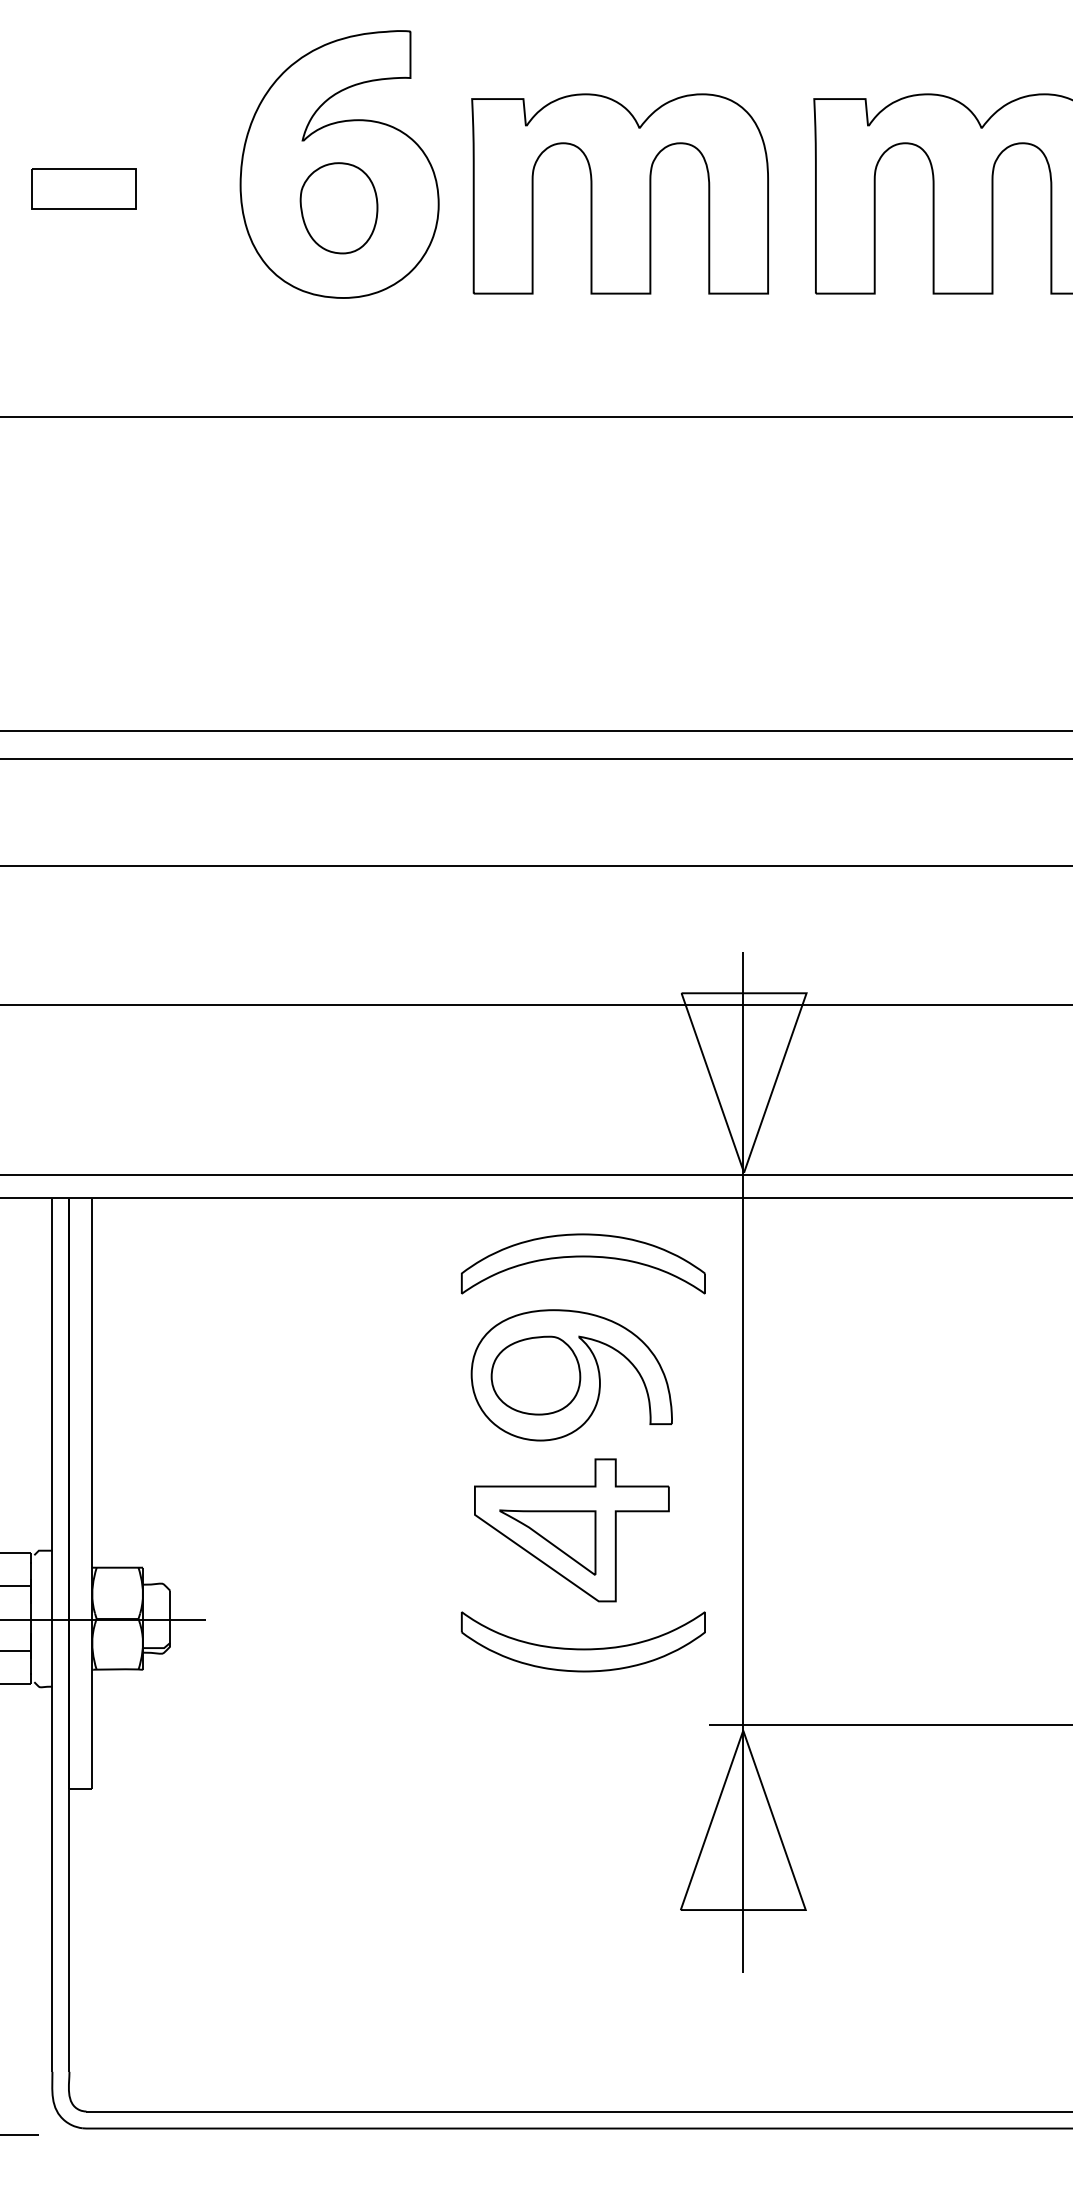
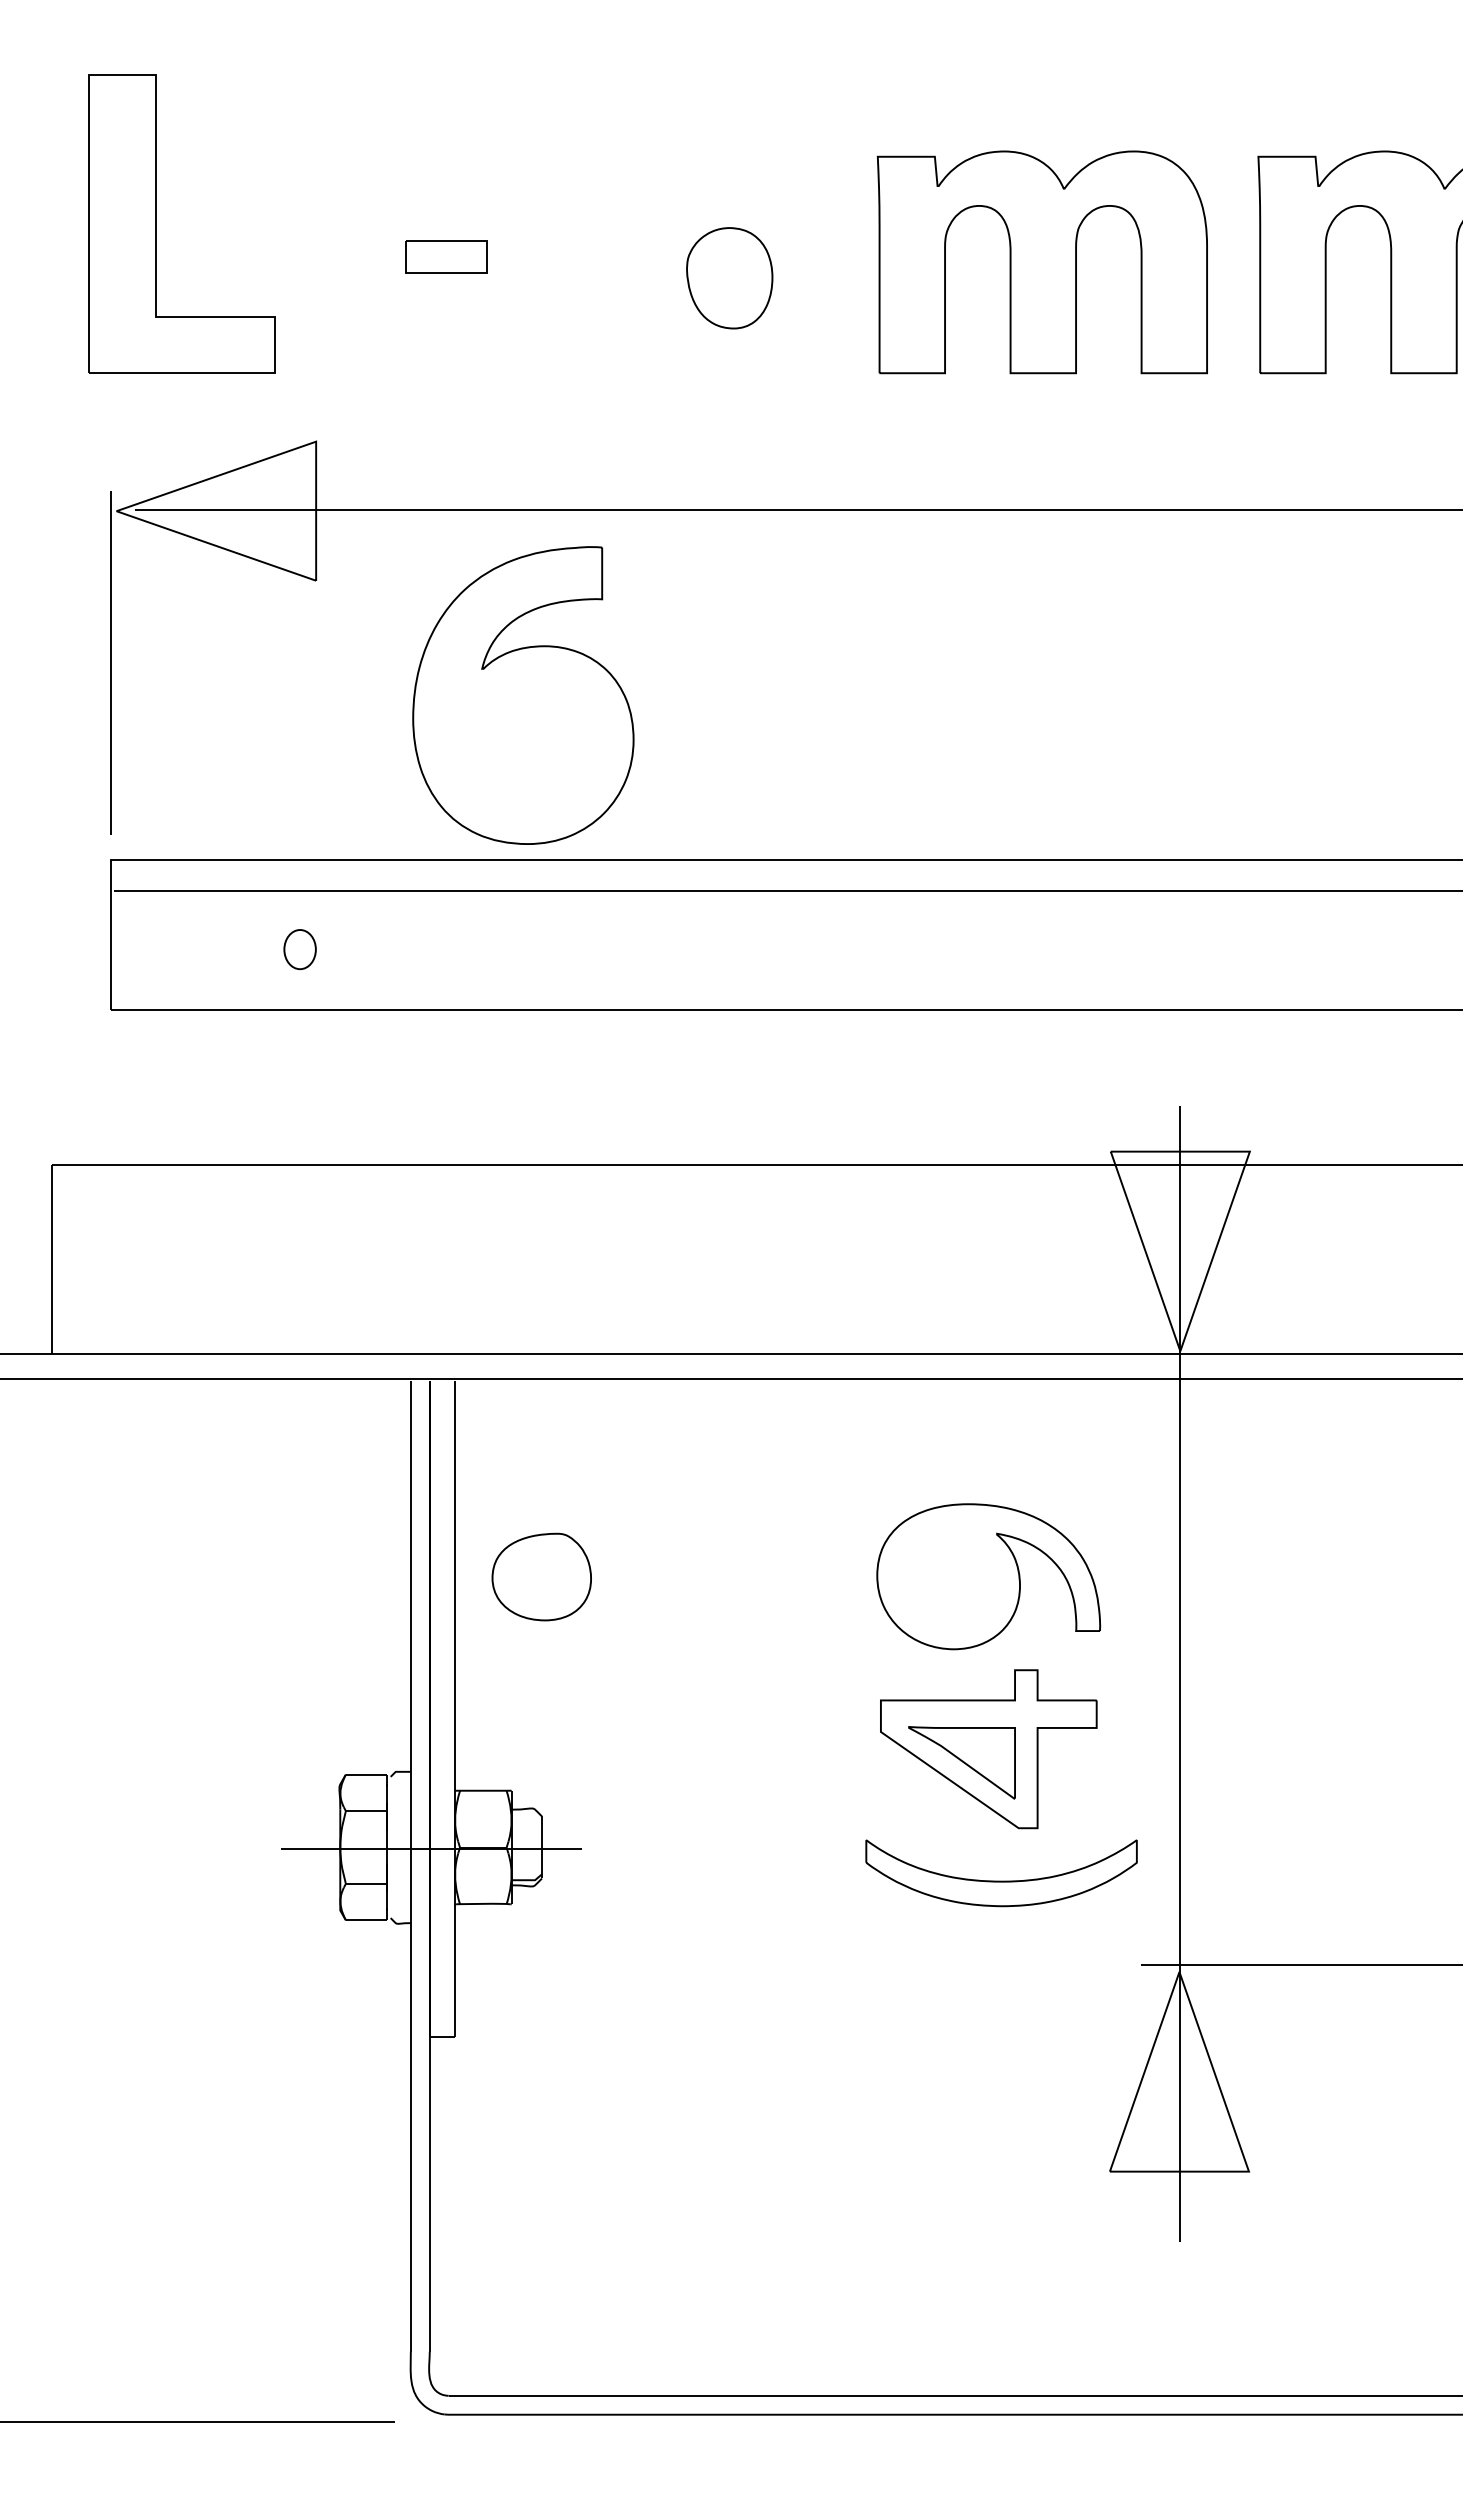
part: (339, 164) -> (523, 695), moved
part: (83, 188) -> (445, 256), size x0.7
part: (583, 1257) -> (1001, 1445), removed
part: (535, 1375) -> (541, 1576), moved

